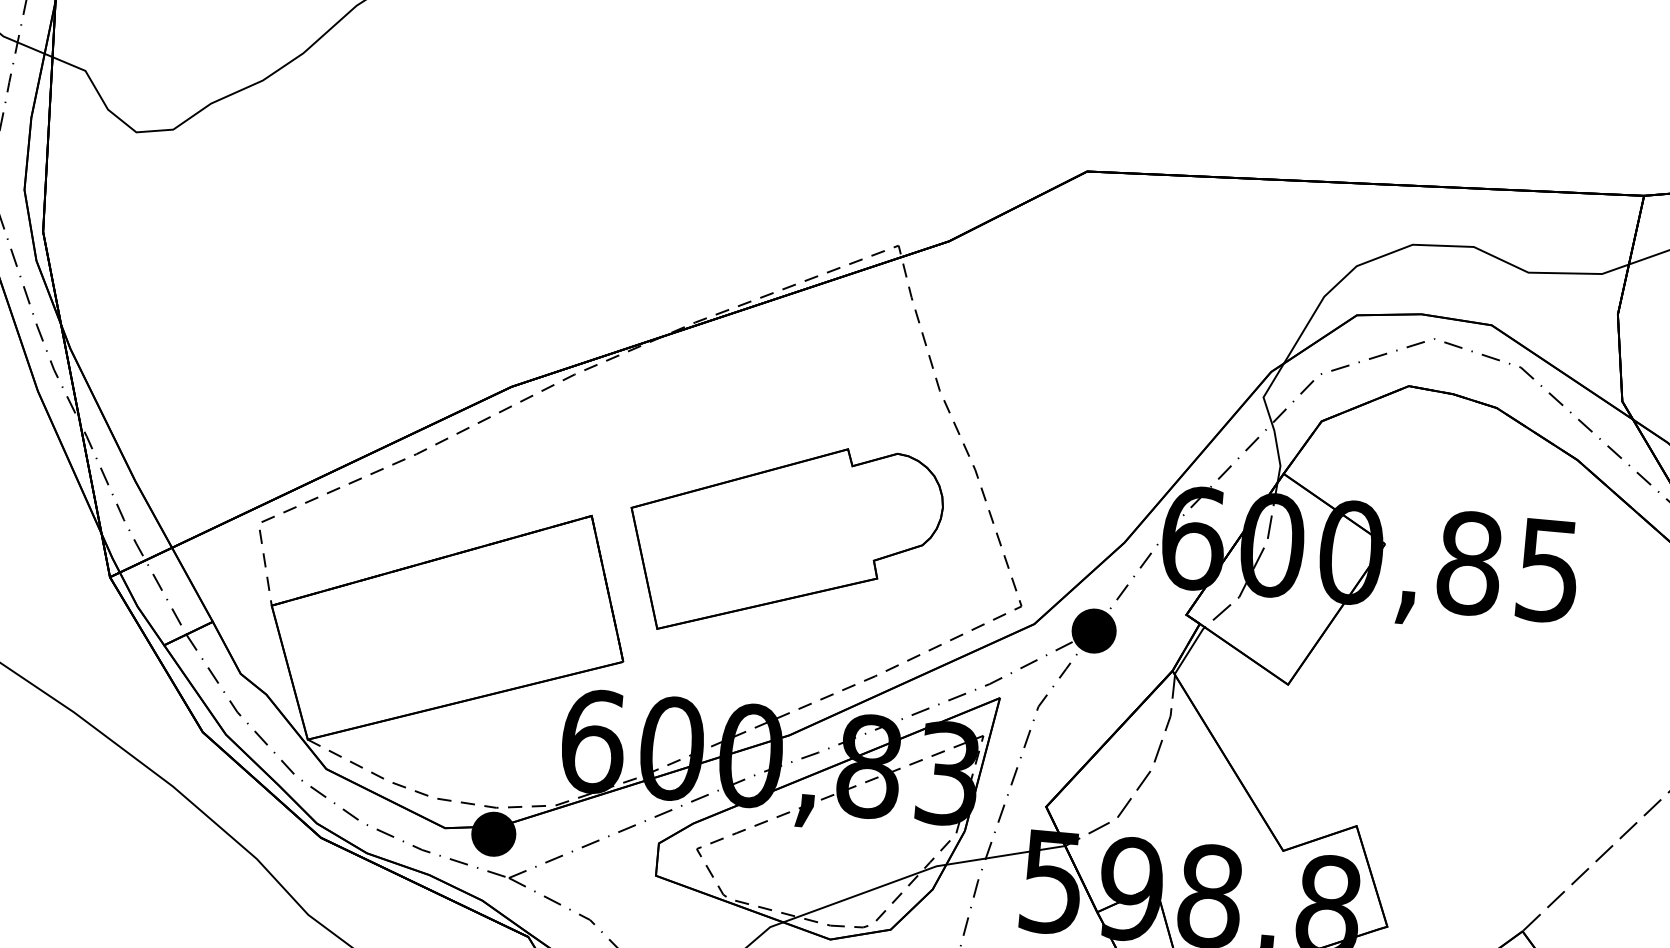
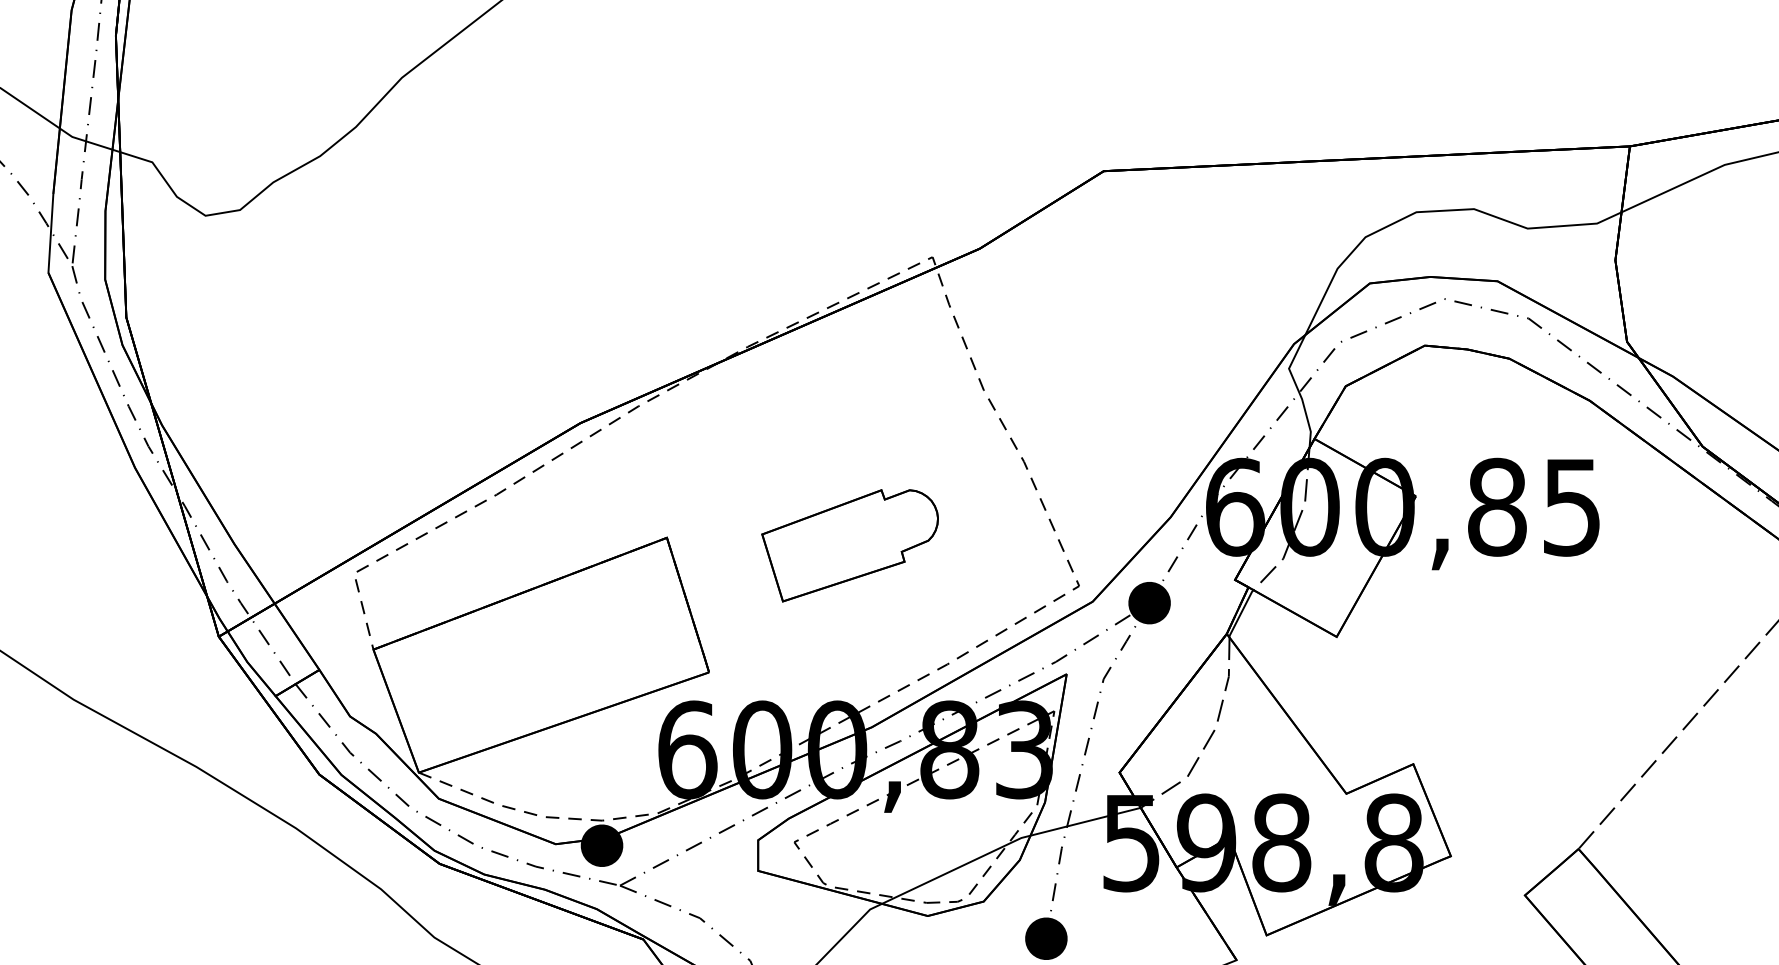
part: (783, 541) -> (849, 545), size x0.6

